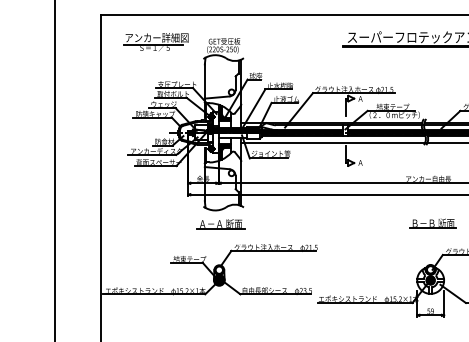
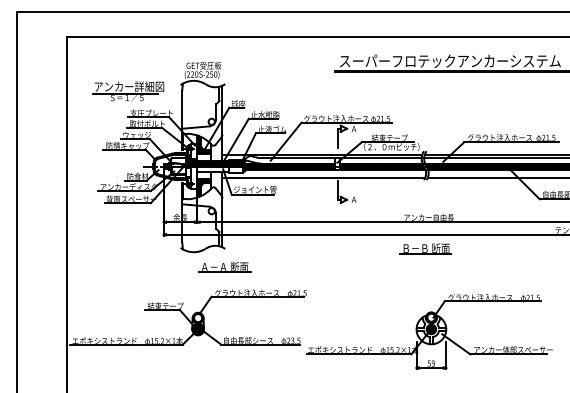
part: (156, 42) -> (128, 91), moved
part: (220, 223) -> (224, 266), moved
part: (432, 223) -> (425, 248), moved

